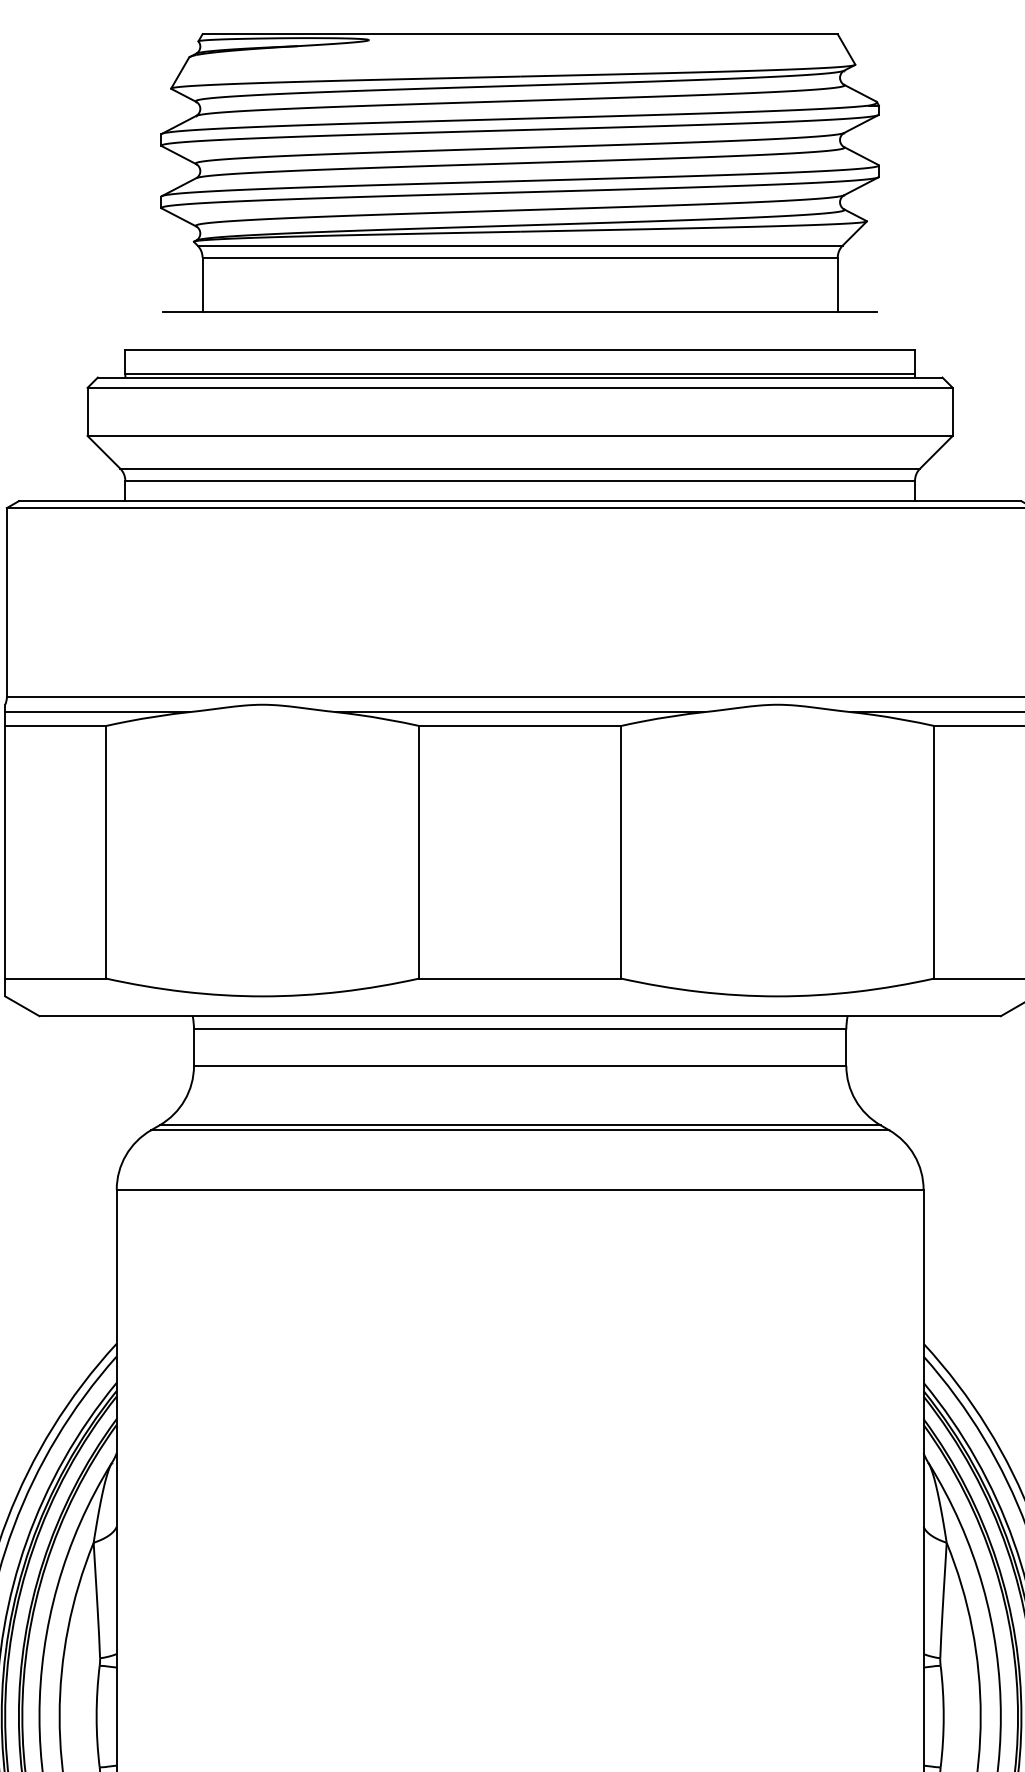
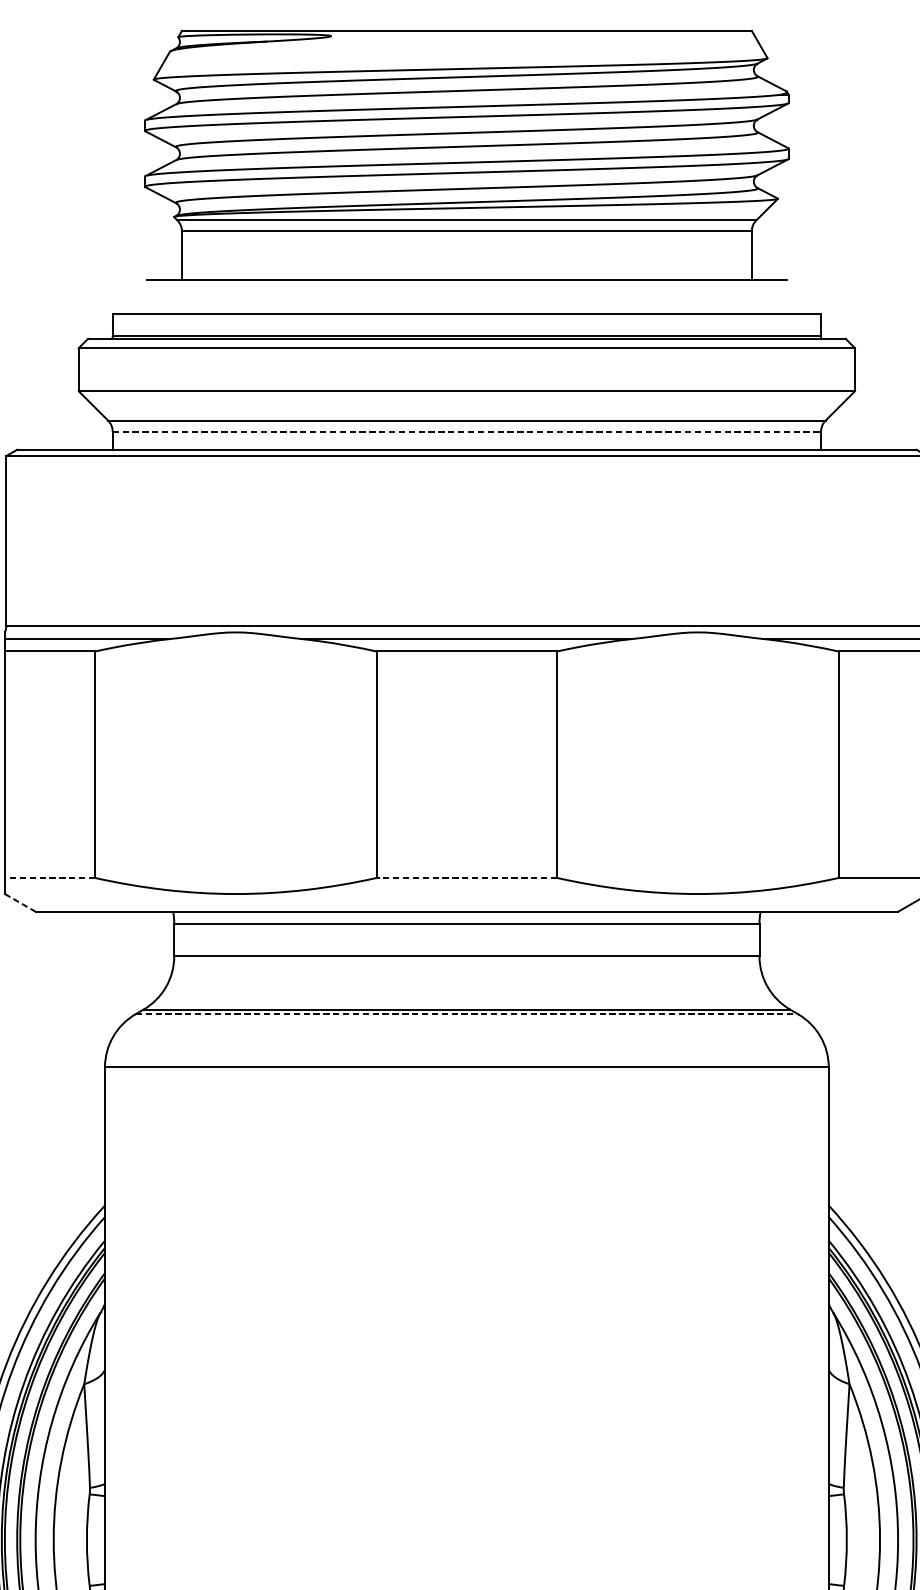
line: (520, 480) -> (467, 431), solid -> dashed
line: (55, 978) -> (50, 877), solid -> dashed
line: (520, 978) -> (467, 877), solid -> dashed
line: (22, 1006) -> (20, 903), solid -> dashed
line: (520, 1130) -> (467, 1014), solid -> dashed

